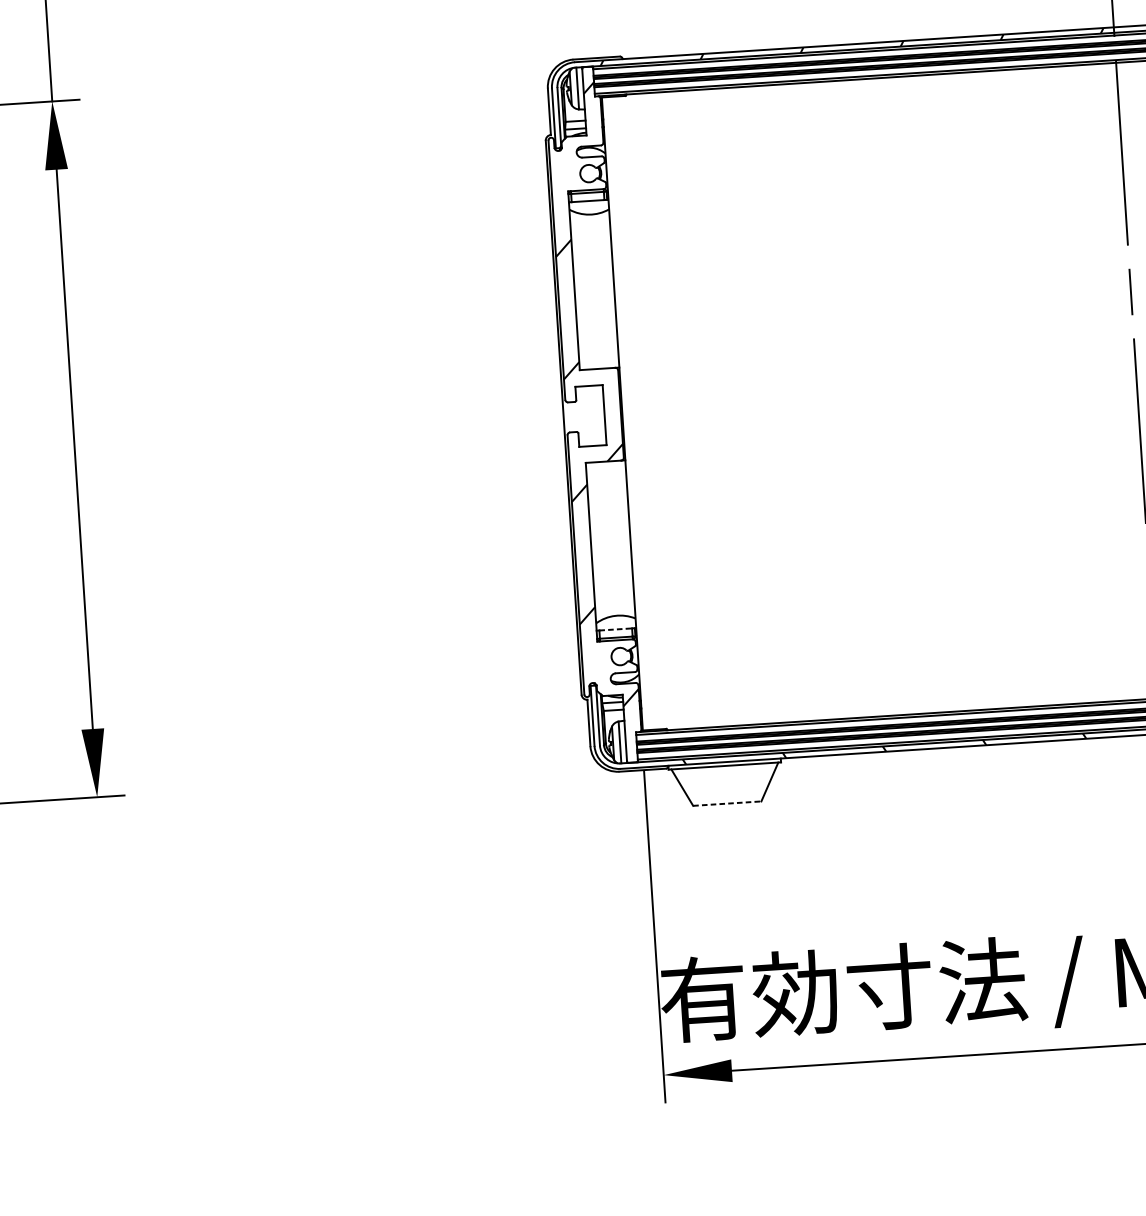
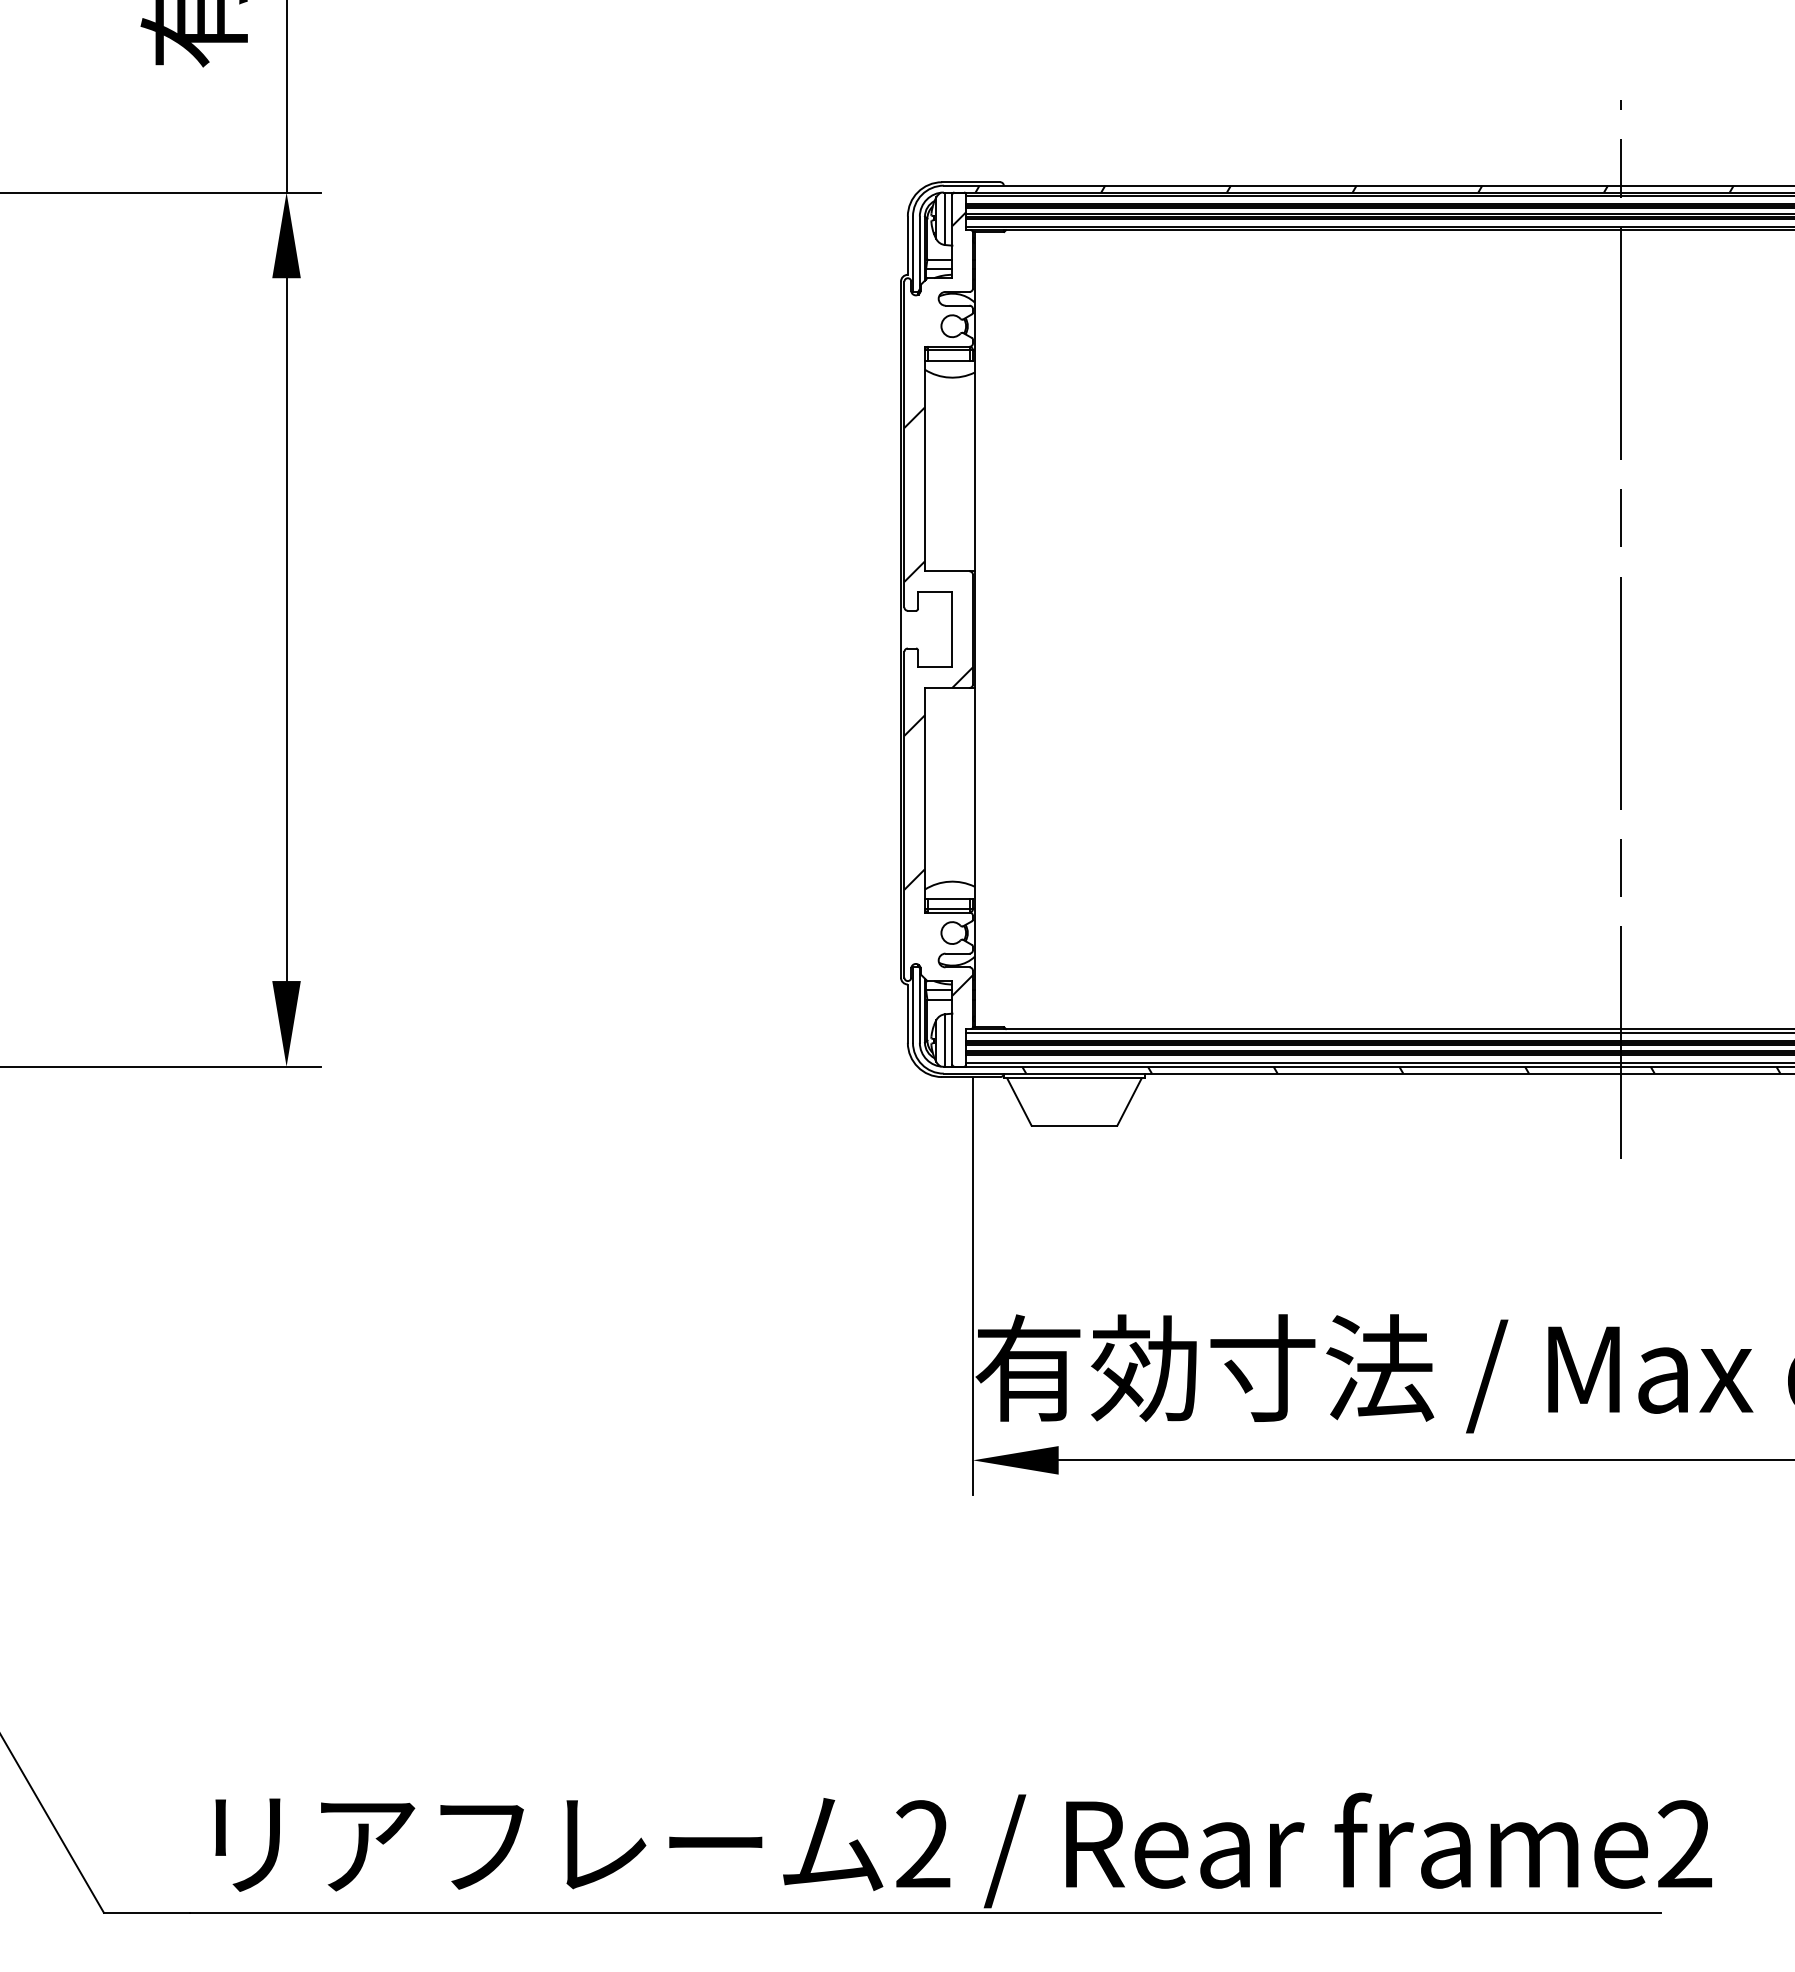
line: (615, 629) -> (948, 898), dashed -> solid
line: (727, 803) -> (1074, 1125), dashed -> solid

